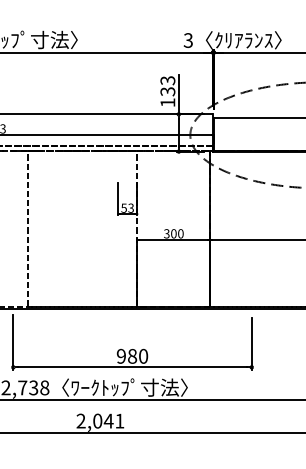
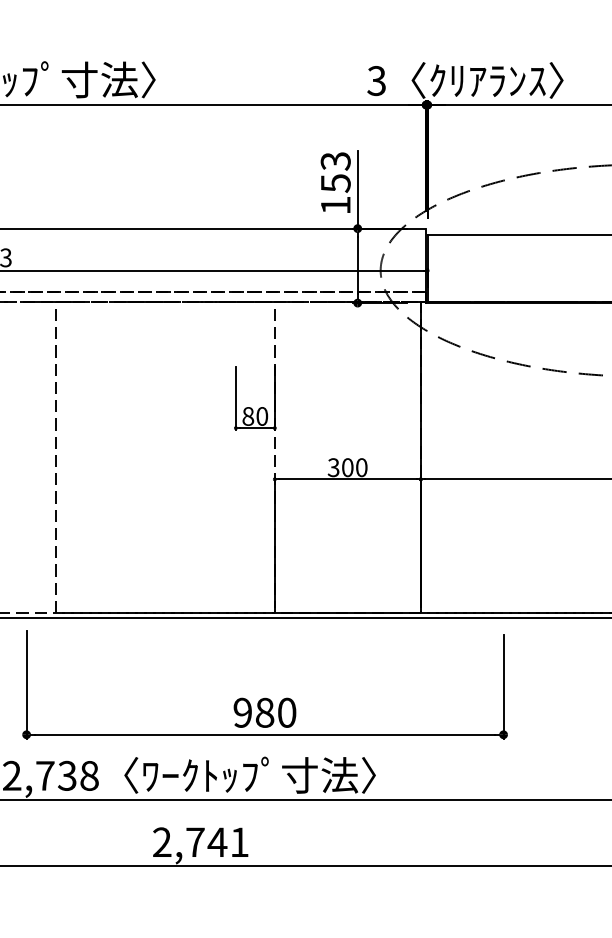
text: (167, 91) -> (335, 182), 133 -> 153
text: (127, 207) -> (254, 414), 53 -> 80
text: (97, 420) -> (194, 841), 2,041 -> 2,741

